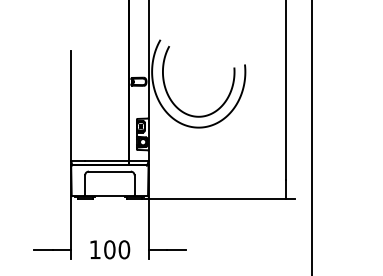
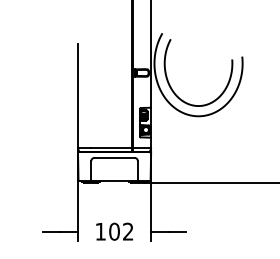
text: (124, 249) -> (128, 231), 100 -> 102

